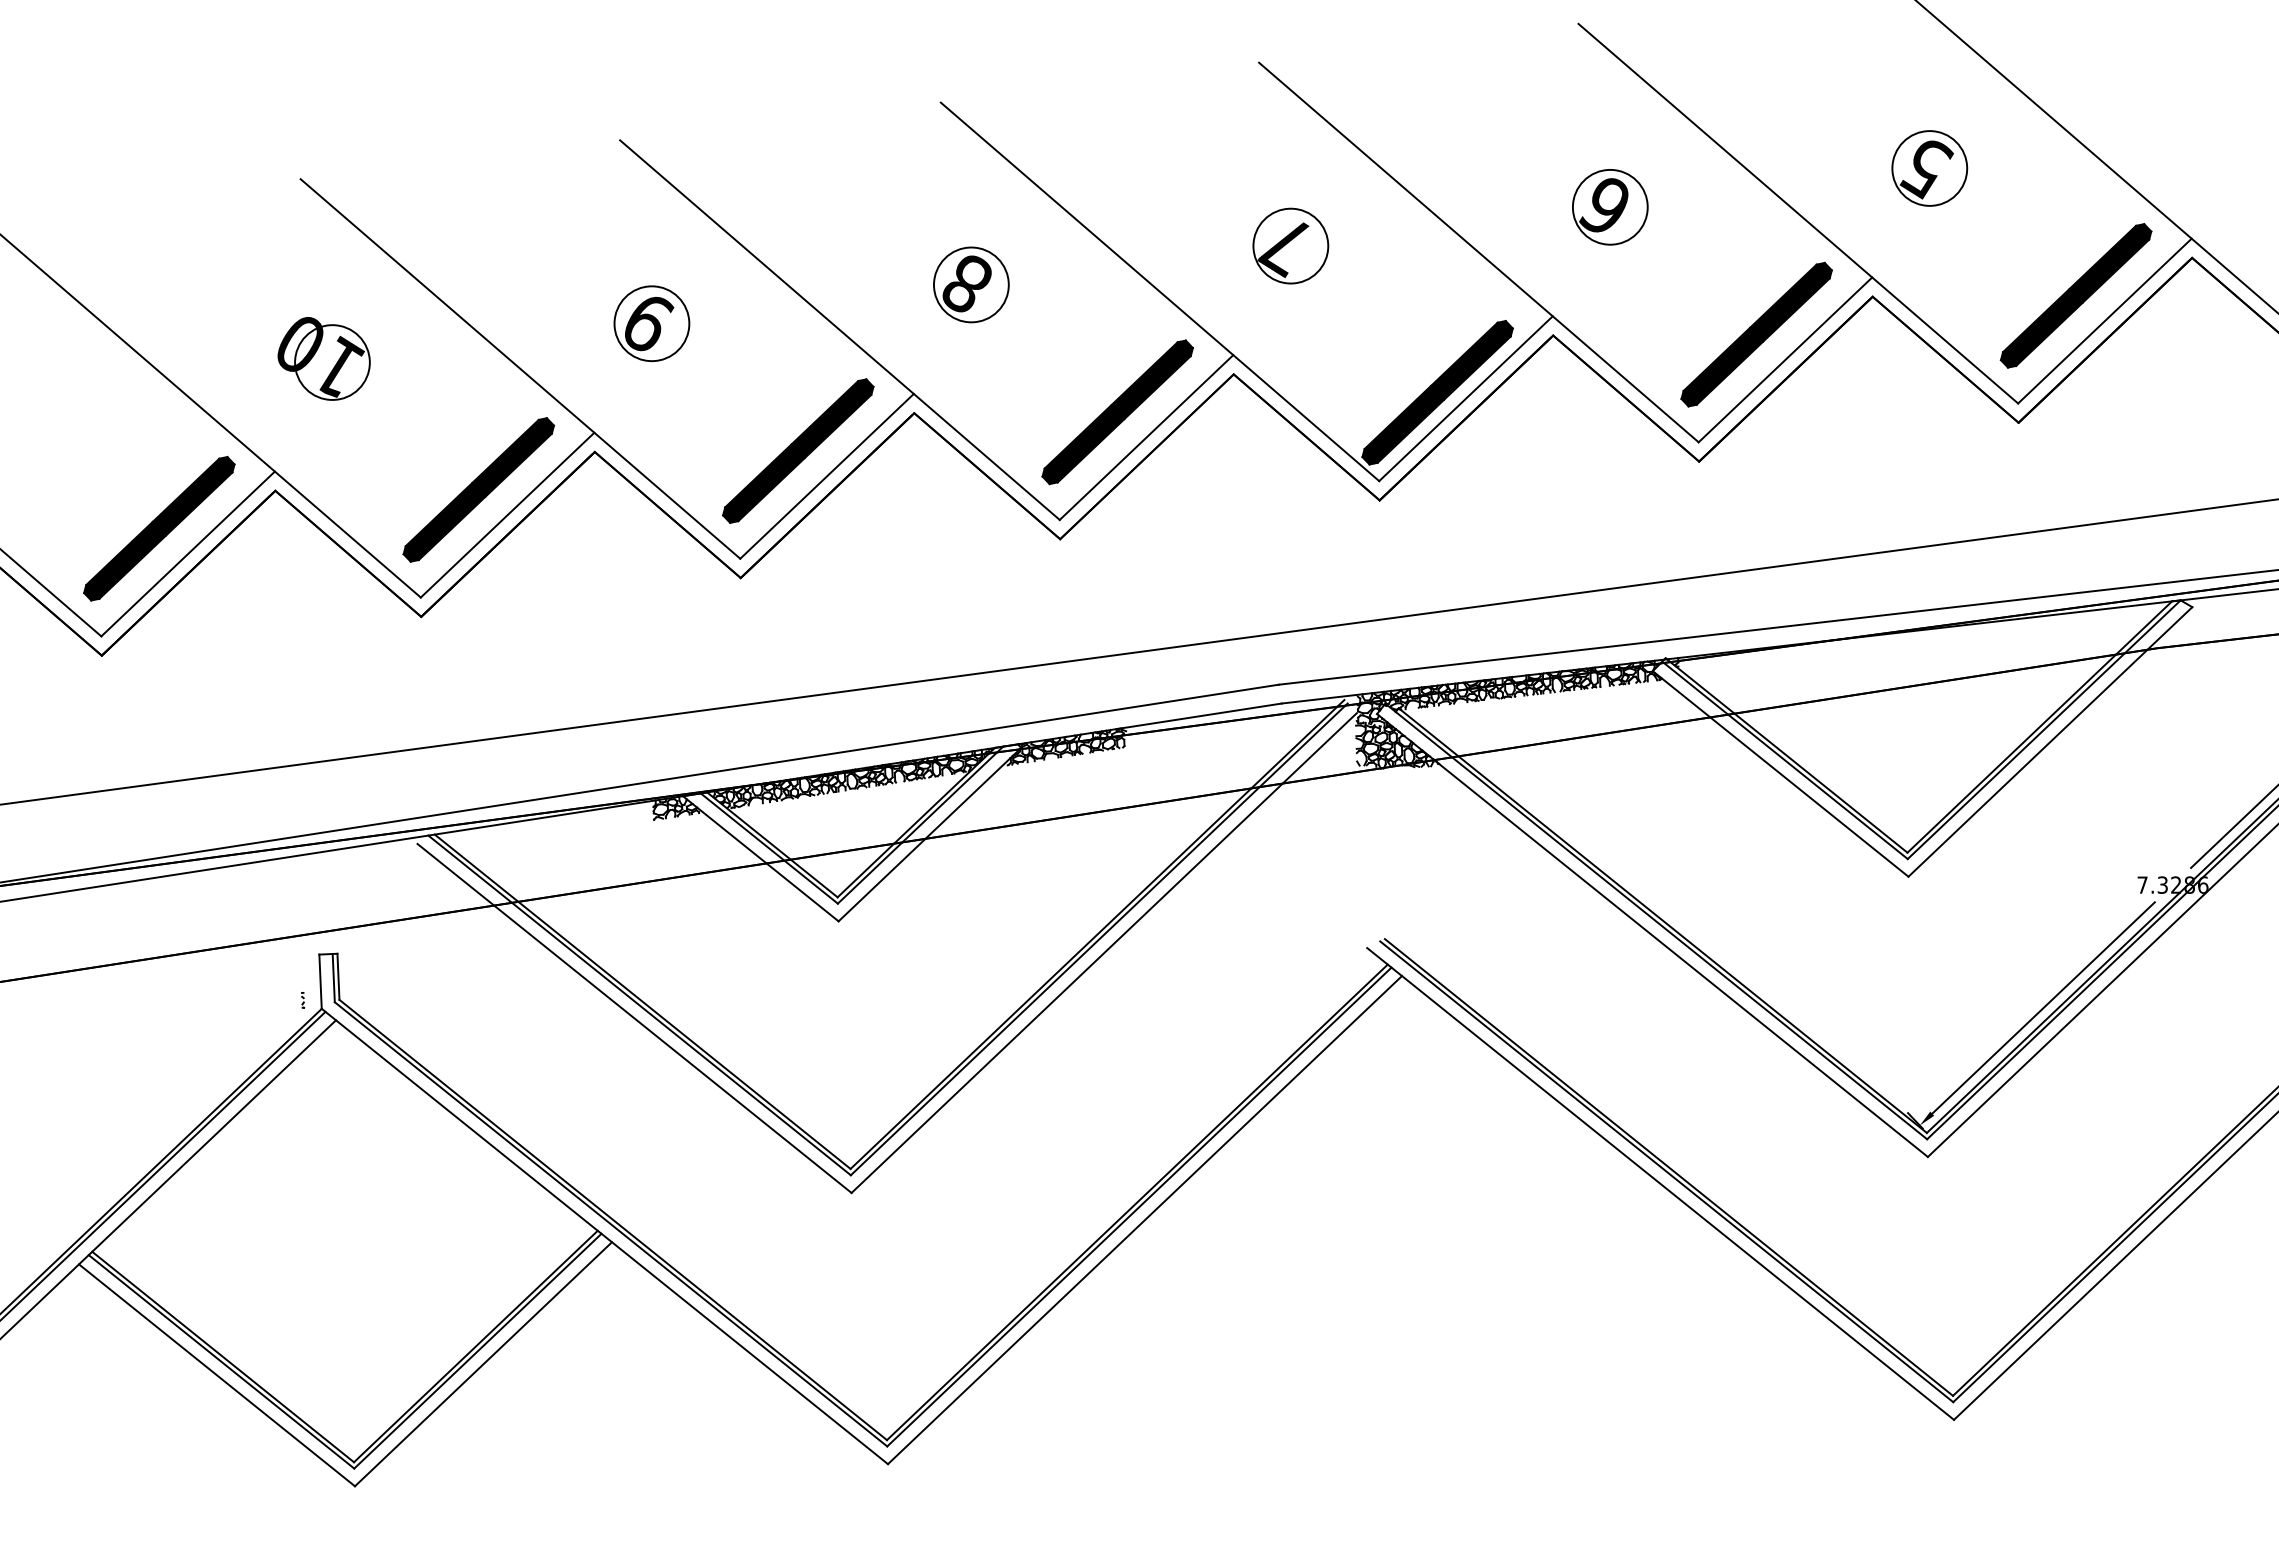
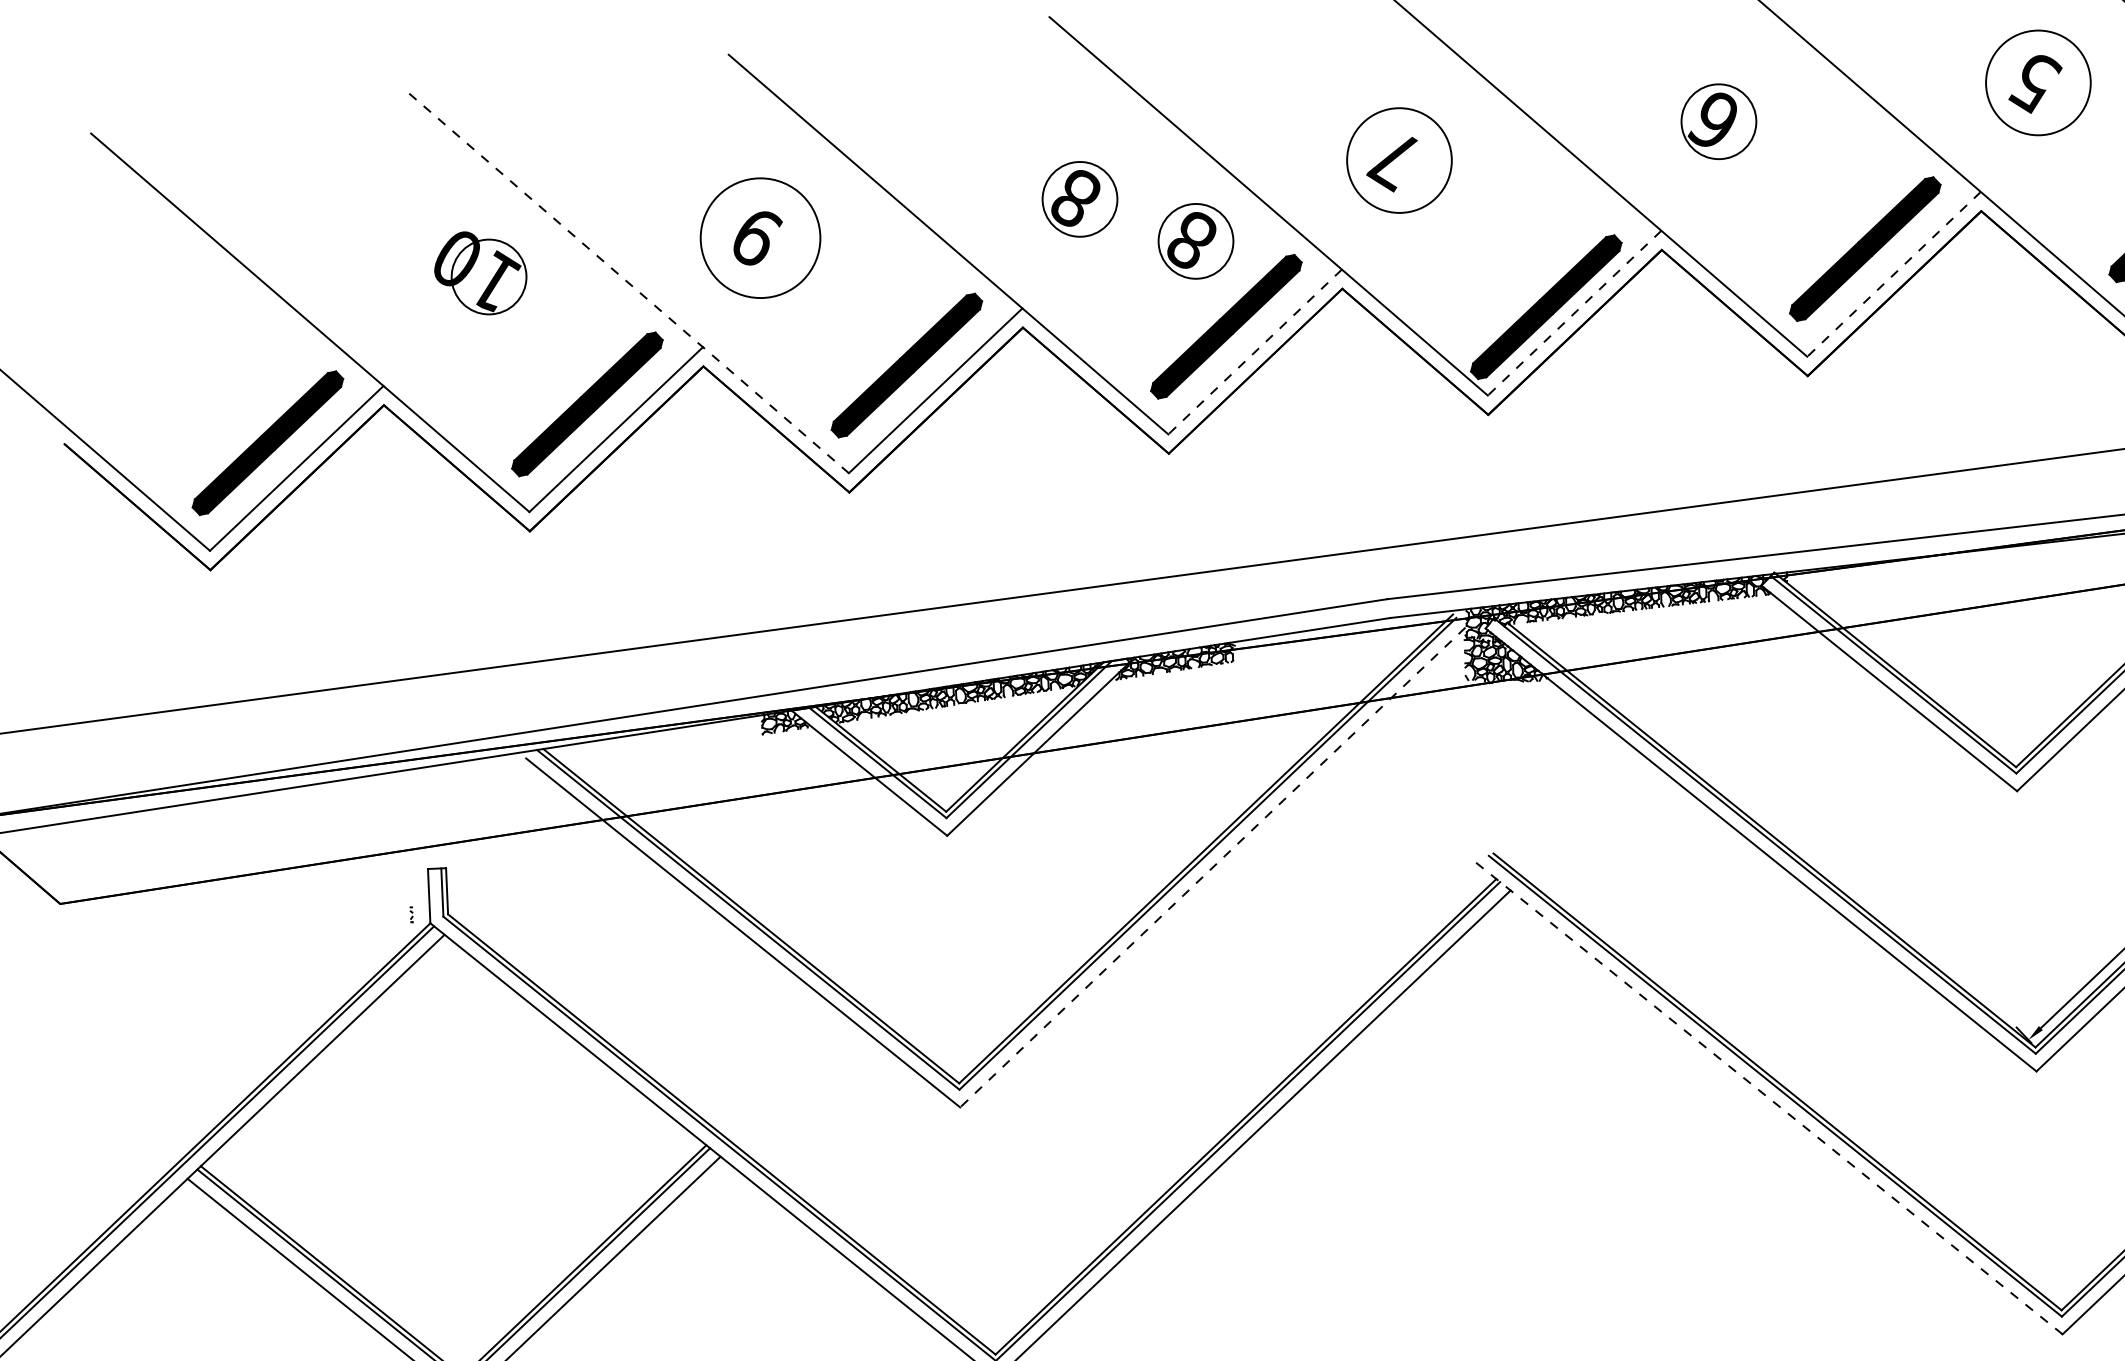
circle: (1929, 168) -> (2038, 82), size x1.4
circle: (1290, 245) -> (1399, 159), size x1.4
circle: (651, 323) -> (760, 237), size x1.6
part: (1087, 326) -> (1196, 240), added
part: (323, 358) -> (480, 272), moved
line: (1785, 359) -> (1894, 273), solid -> dashed
line: (520, 369) -> (629, 283), solid -> dashed
line: (1465, 398) -> (1574, 312), solid -> dashed
line: (1146, 437) -> (1255, 351), solid -> dashed
line: (1103, 953) -> (1212, 867), solid -> dashed
line: (1660, 1183) -> (1769, 1097), solid -> dashed

